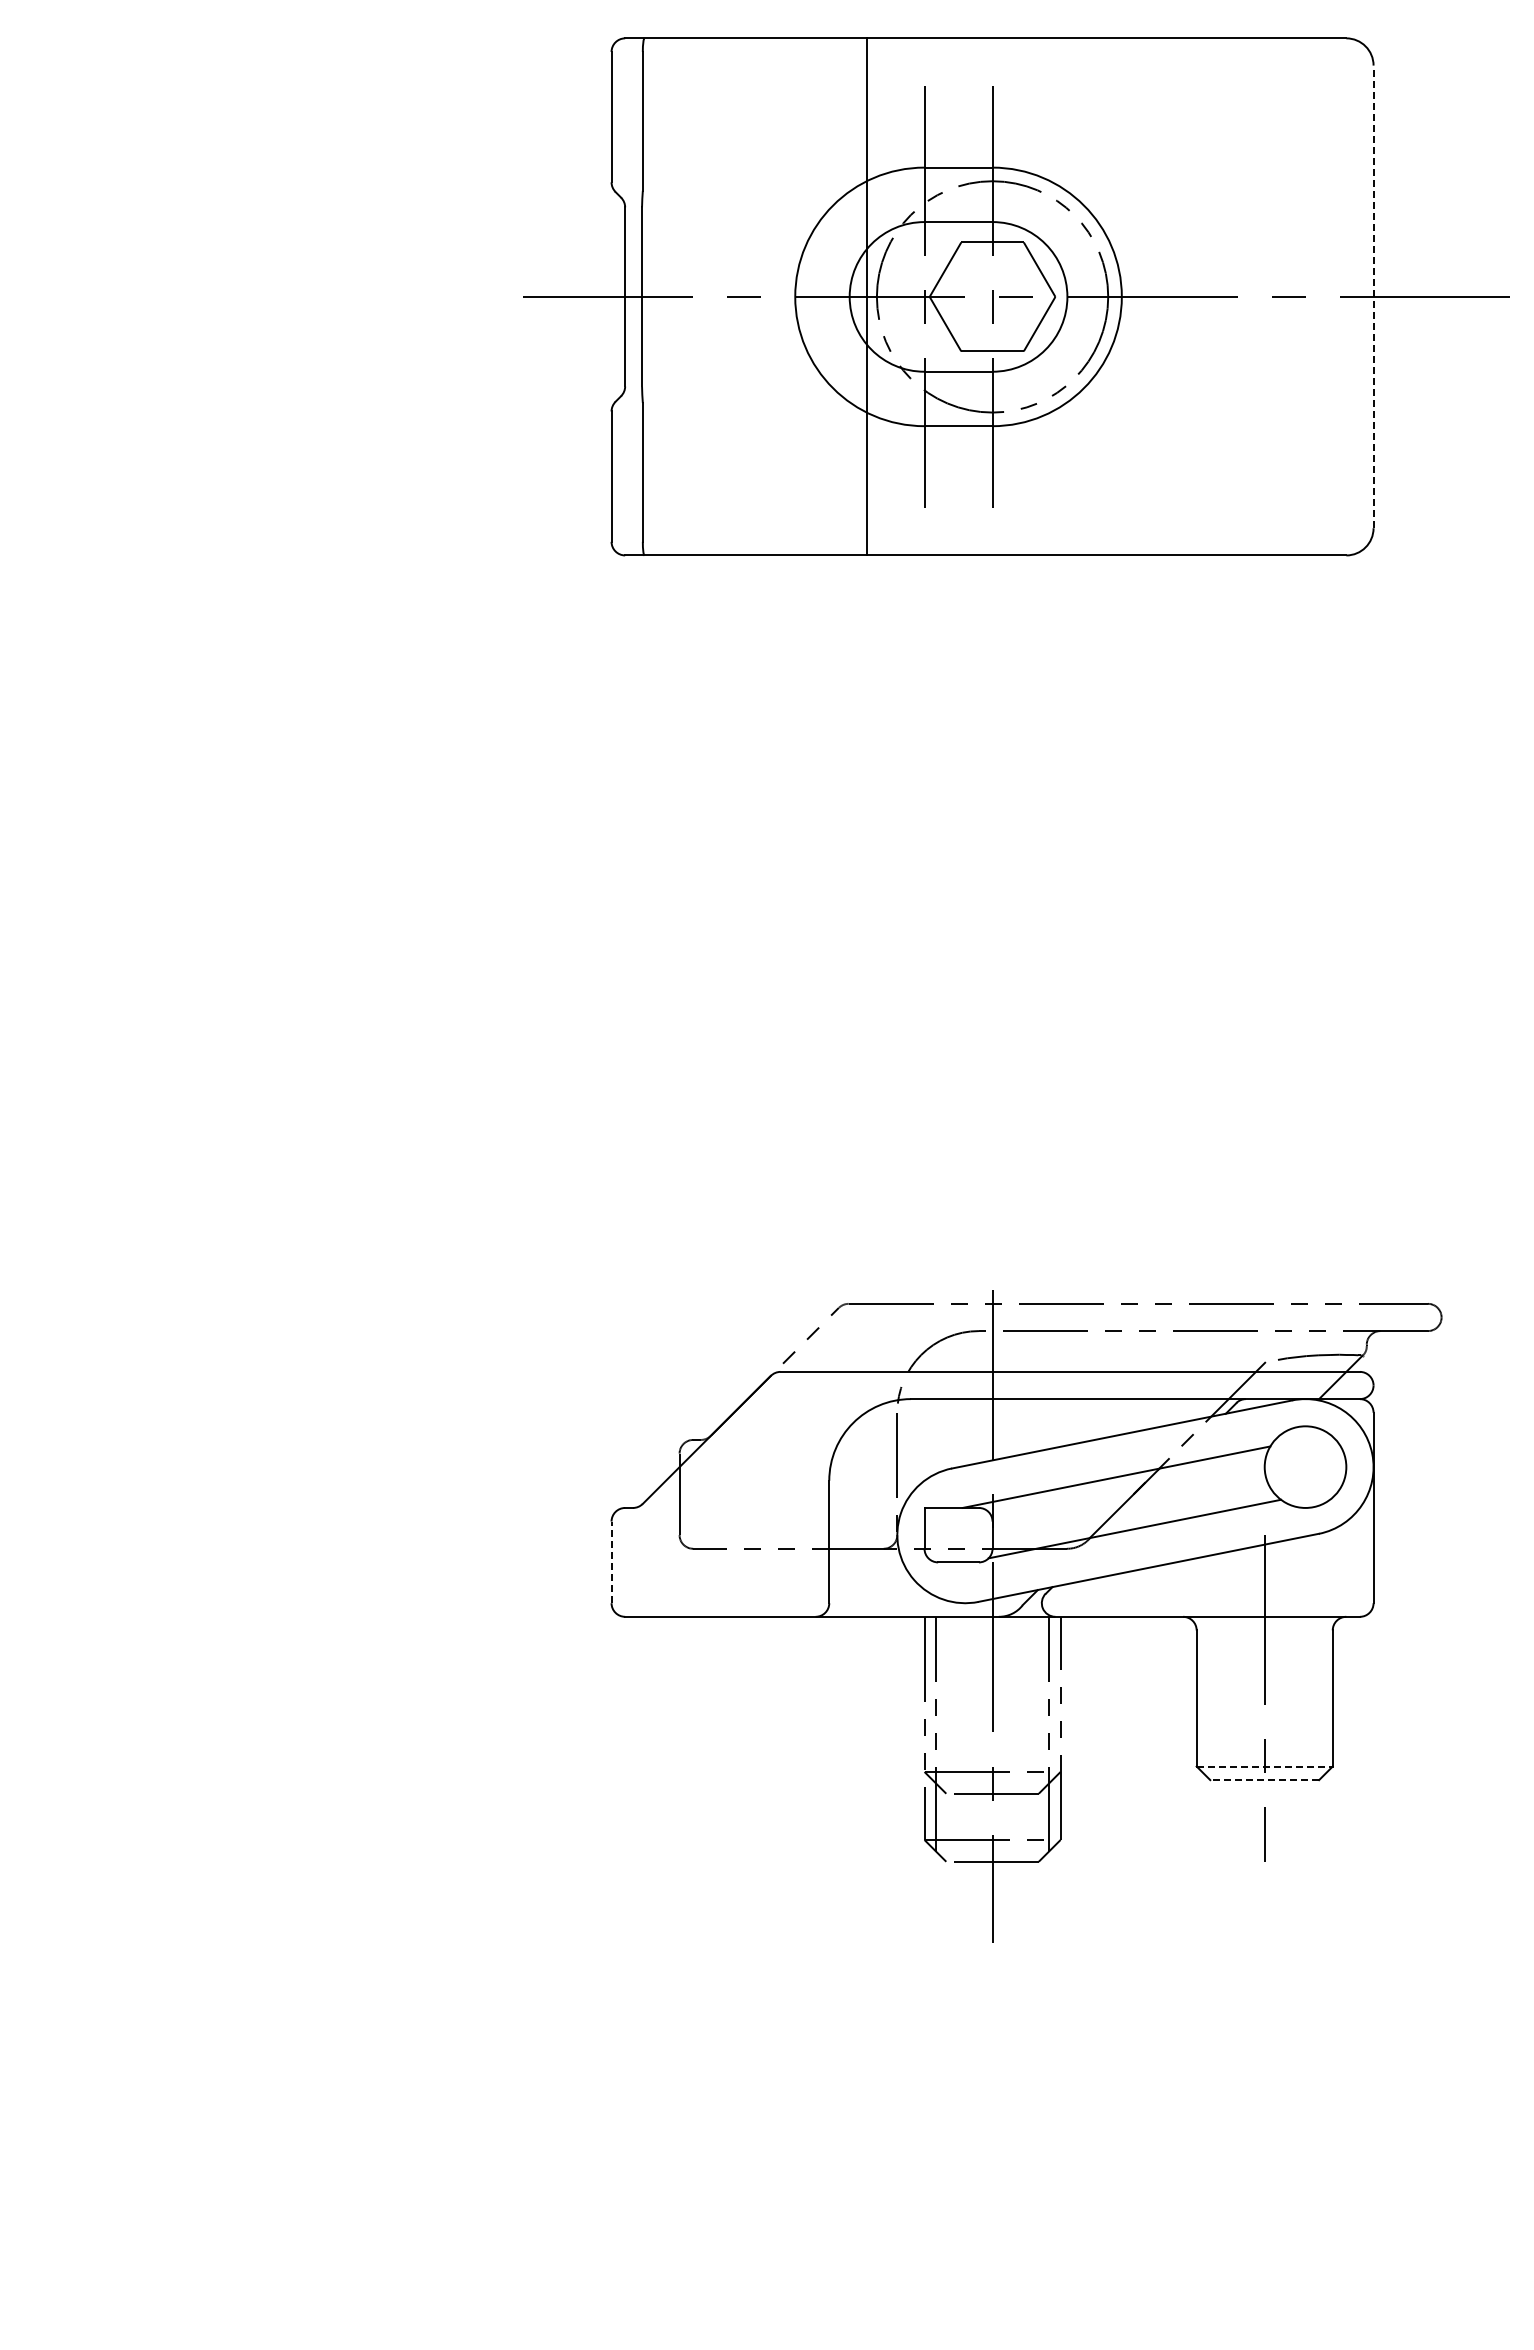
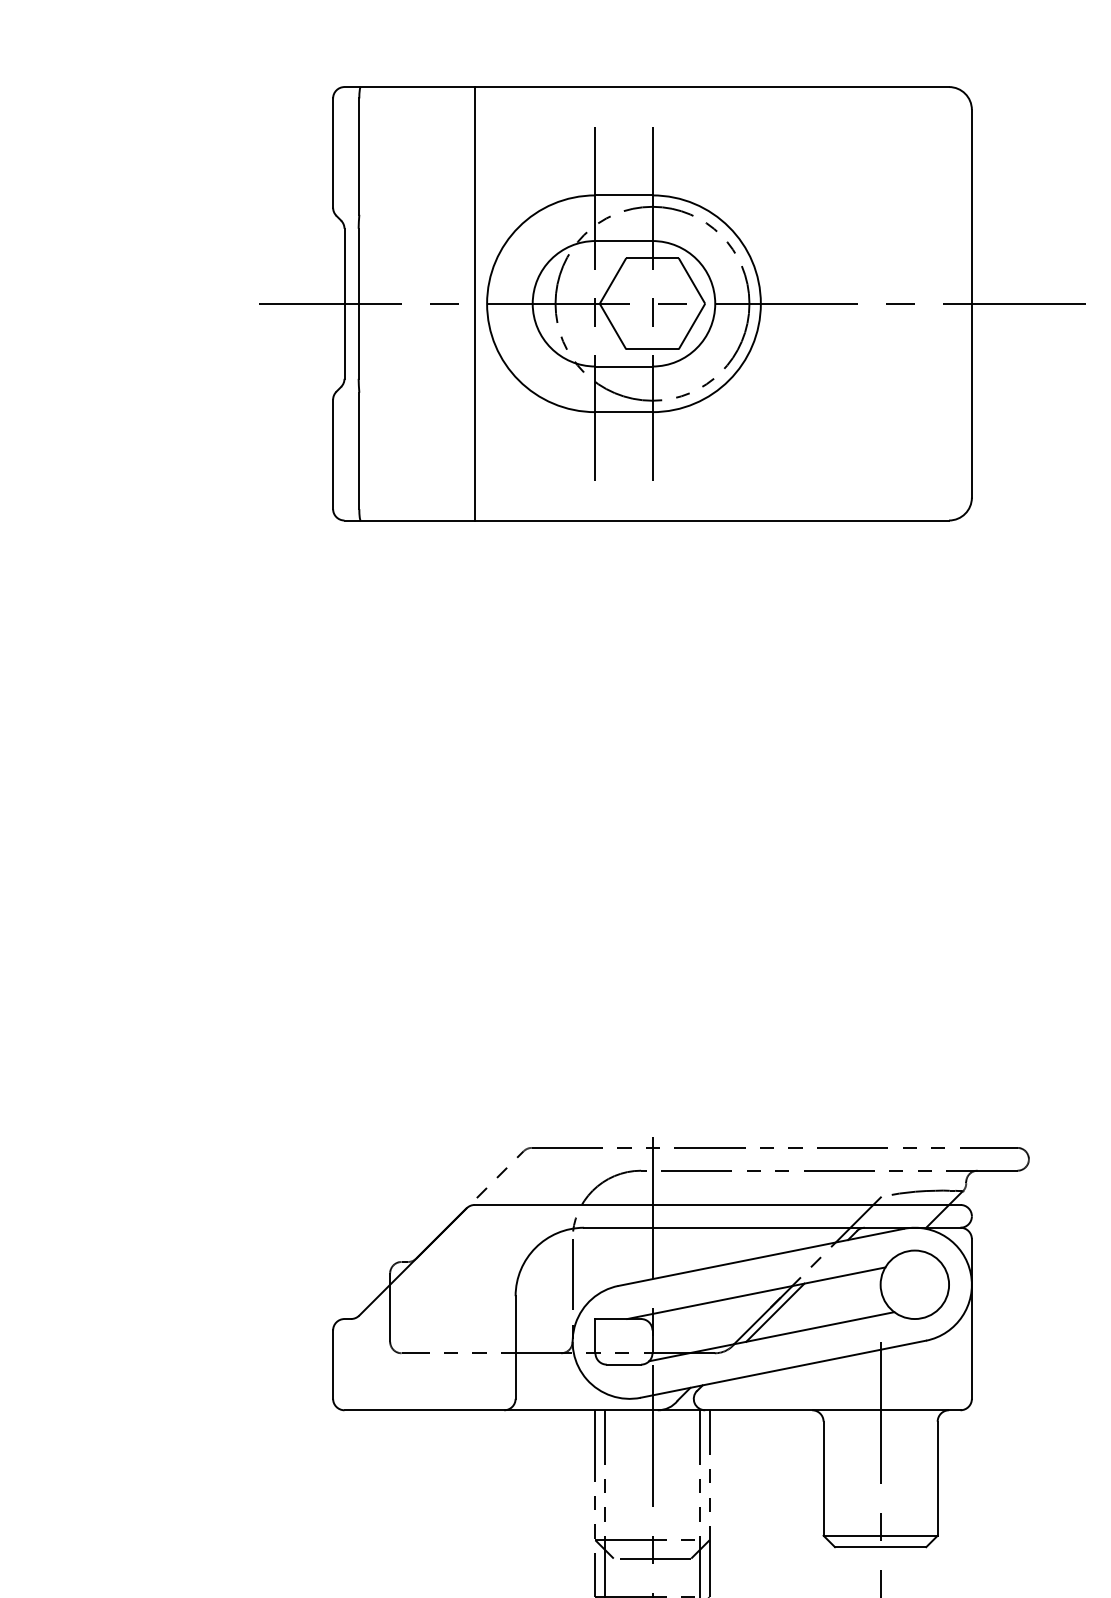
line: (866, 296) -> (474, 303), moved
line: (1373, 296) -> (971, 303), dashed -> solid
line: (1138, 1500) -> (774, 1312), added
line: (611, 1562) -> (333, 1364), dashed -> solid
line: (1265, 1766) -> (881, 1535), dashed -> solid
line: (1264, 1780) -> (880, 1547), dashed -> solid

